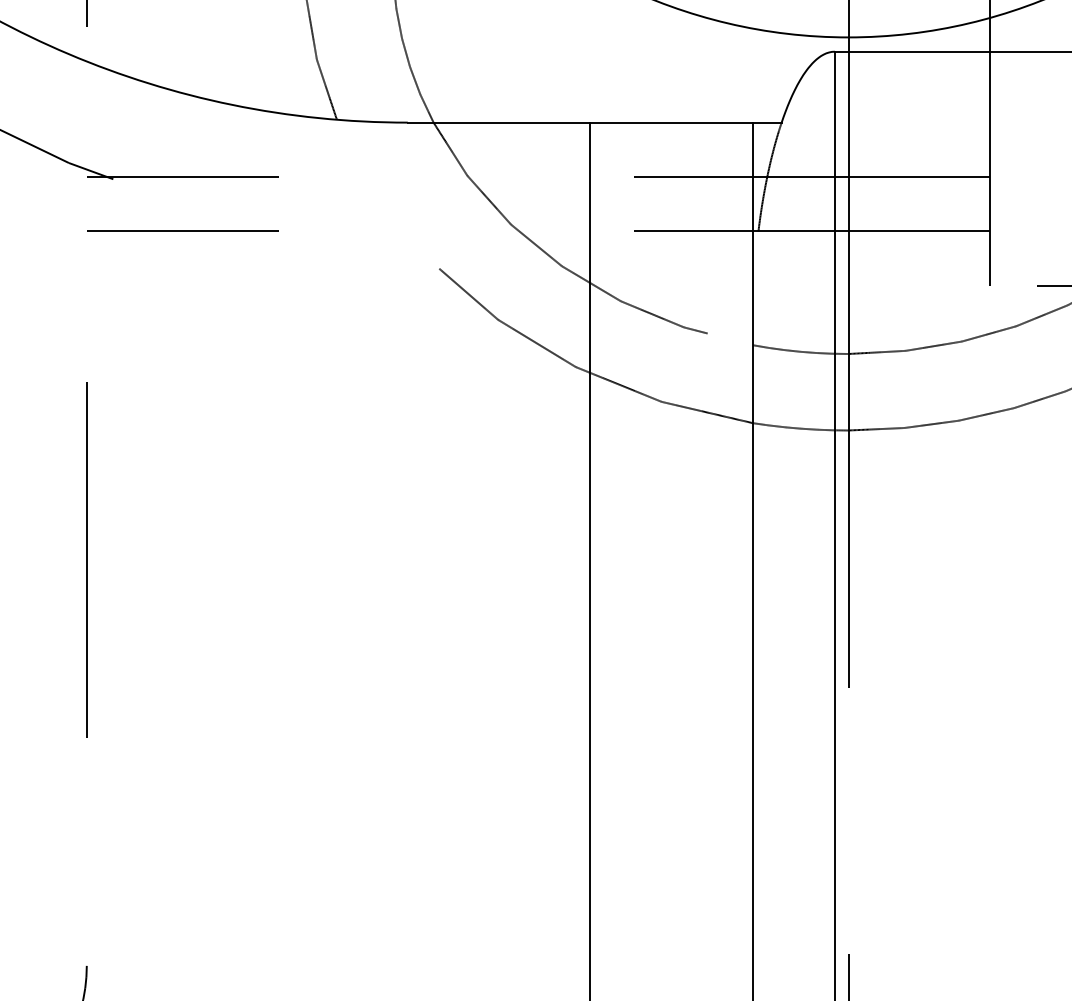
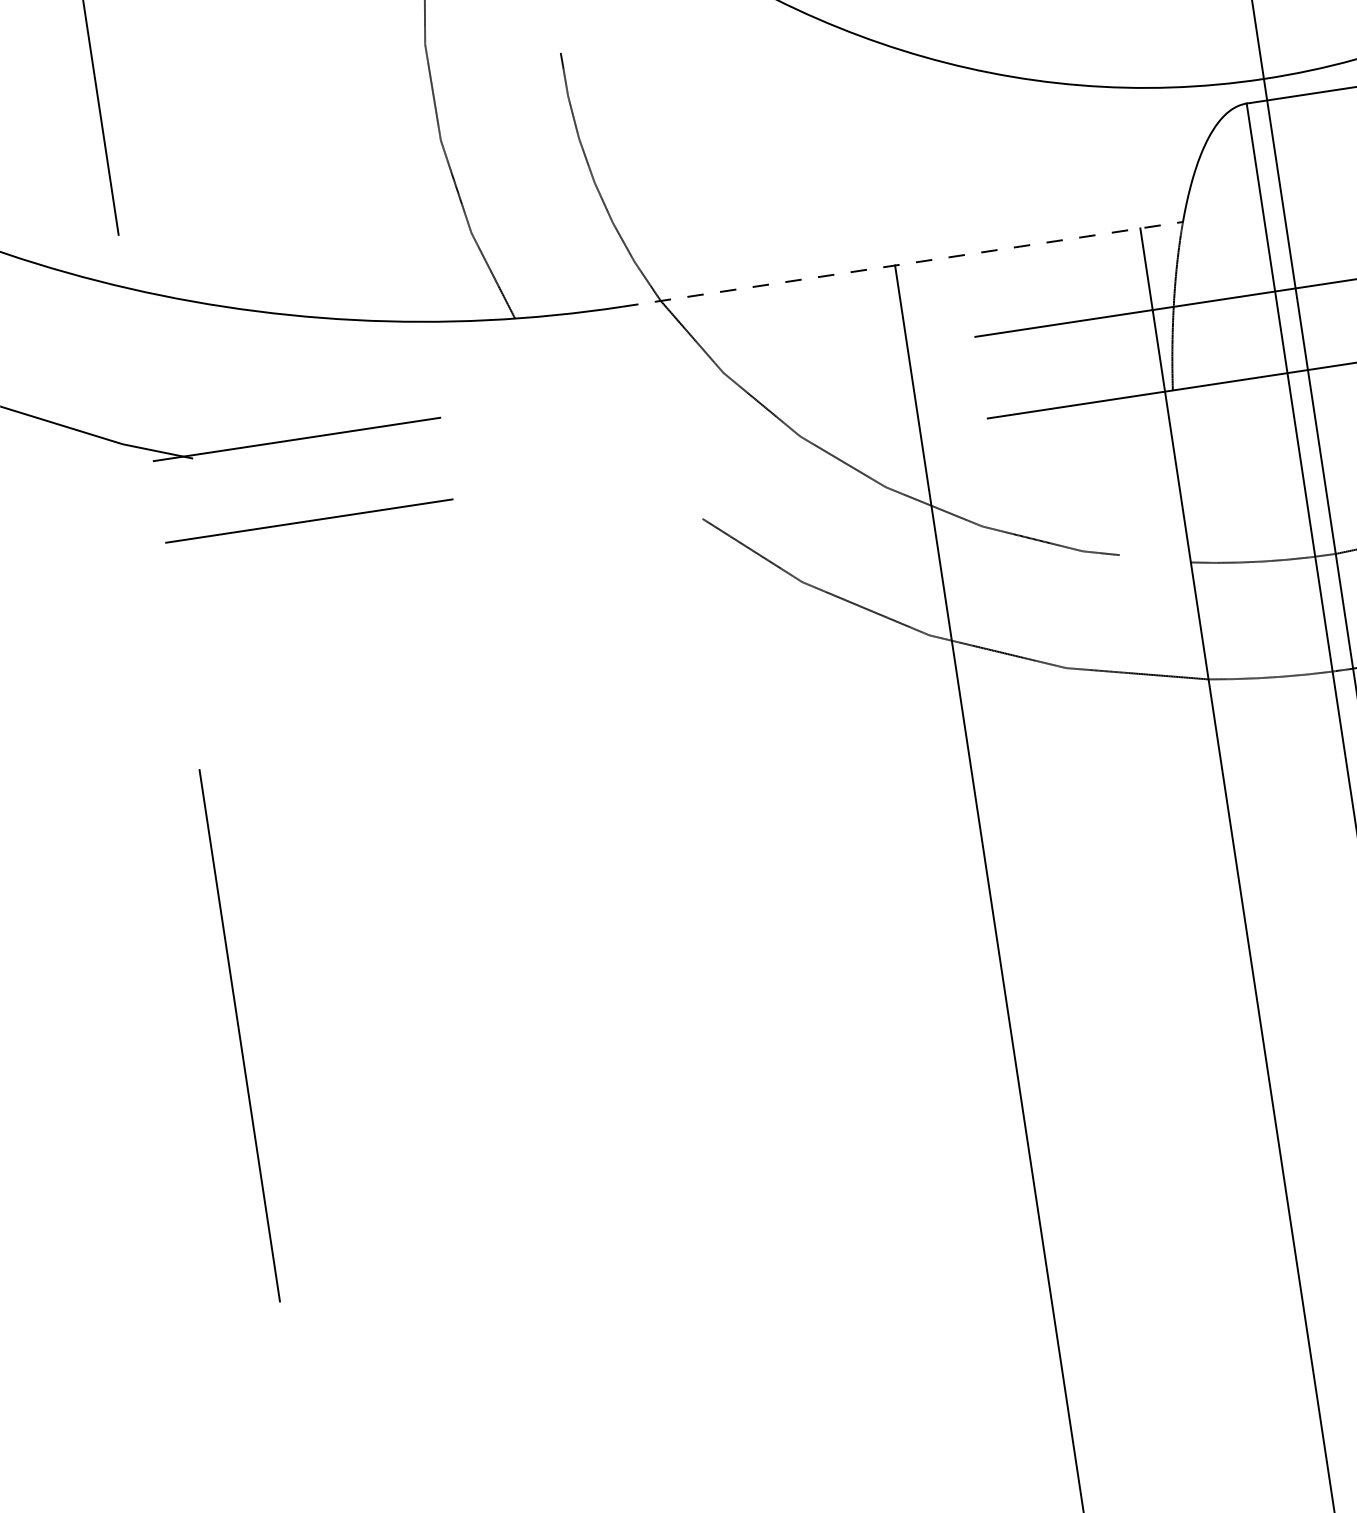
line: (594, 122) -> (902, 264), solid -> dashed

